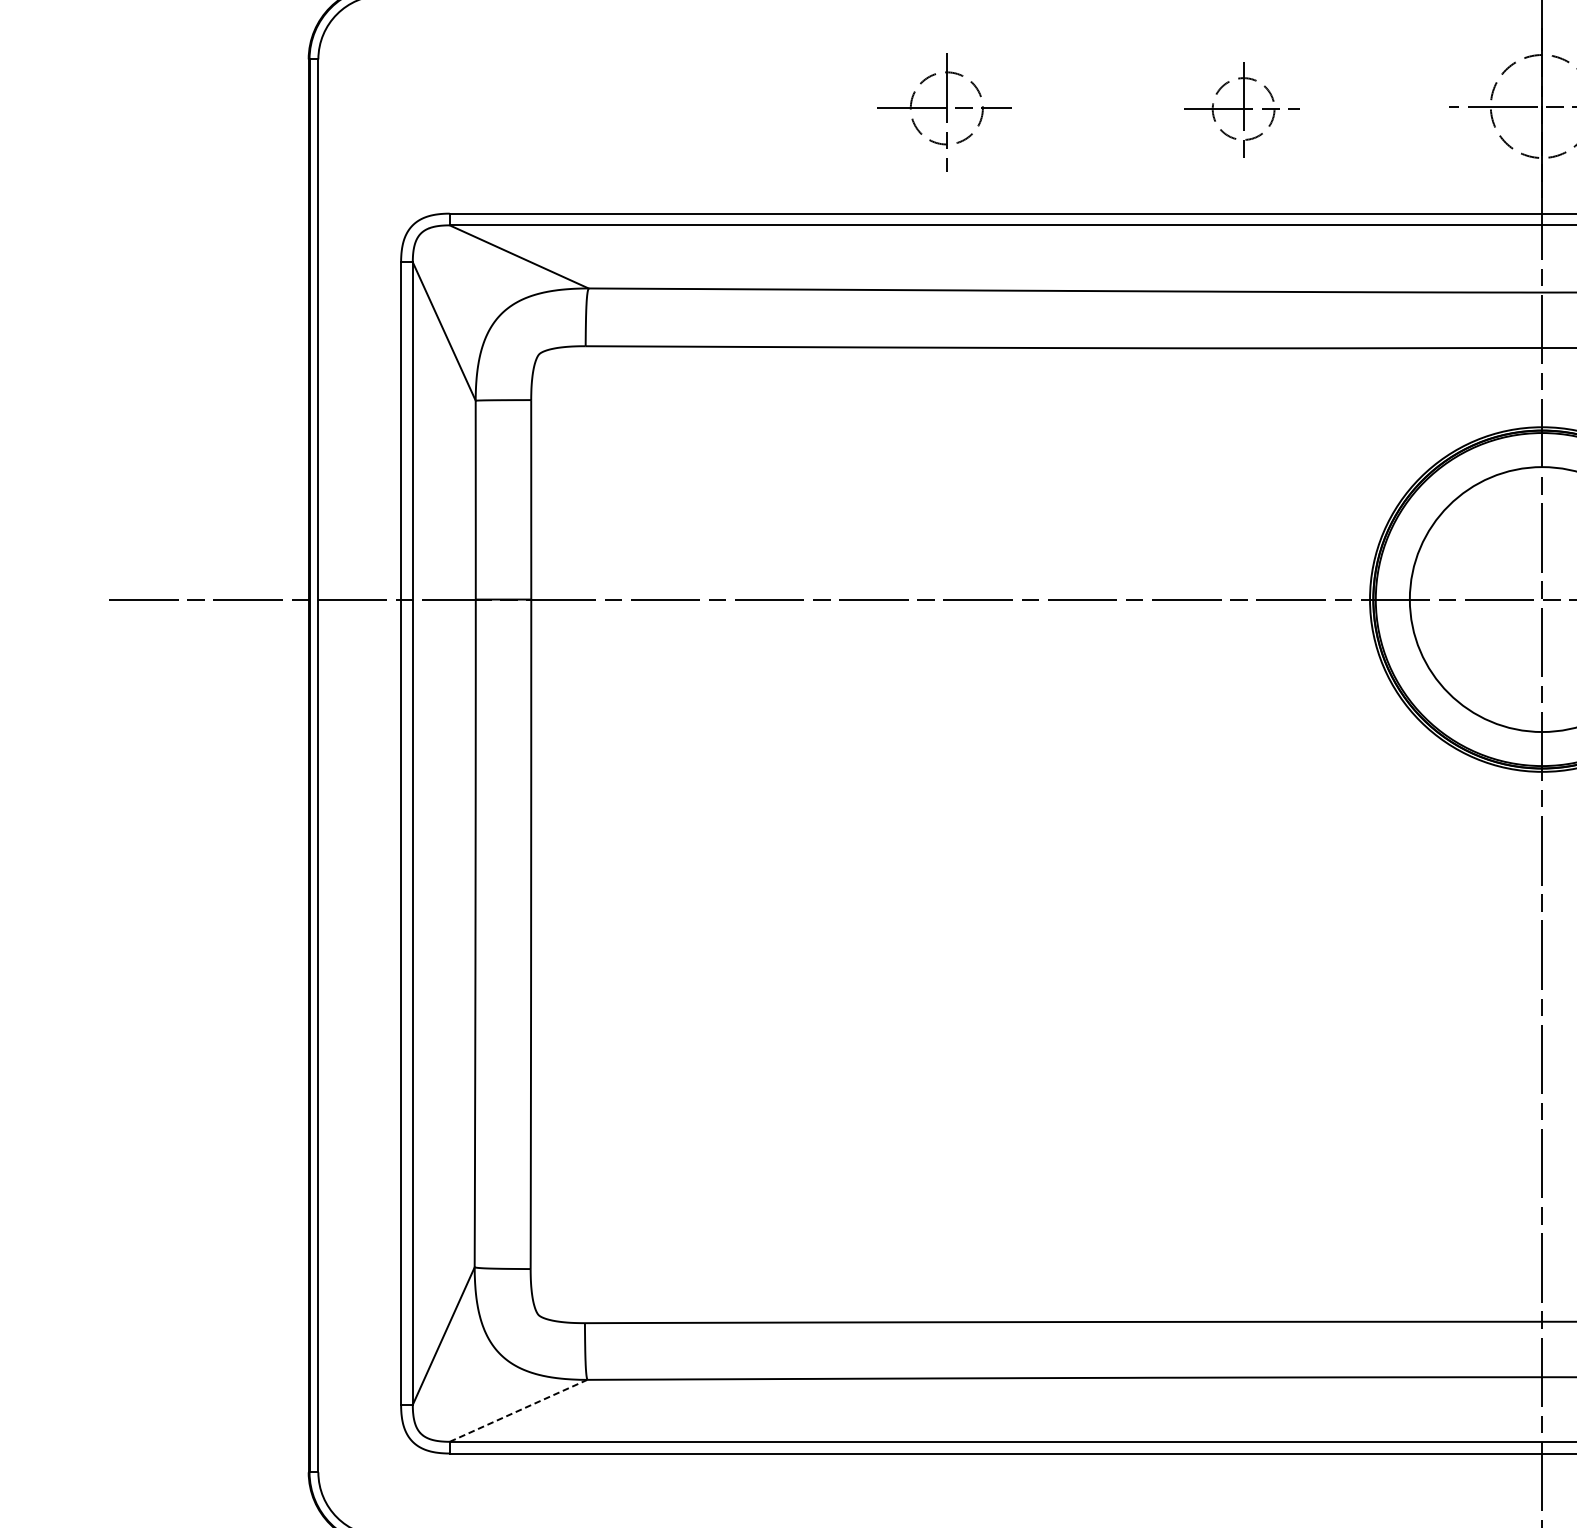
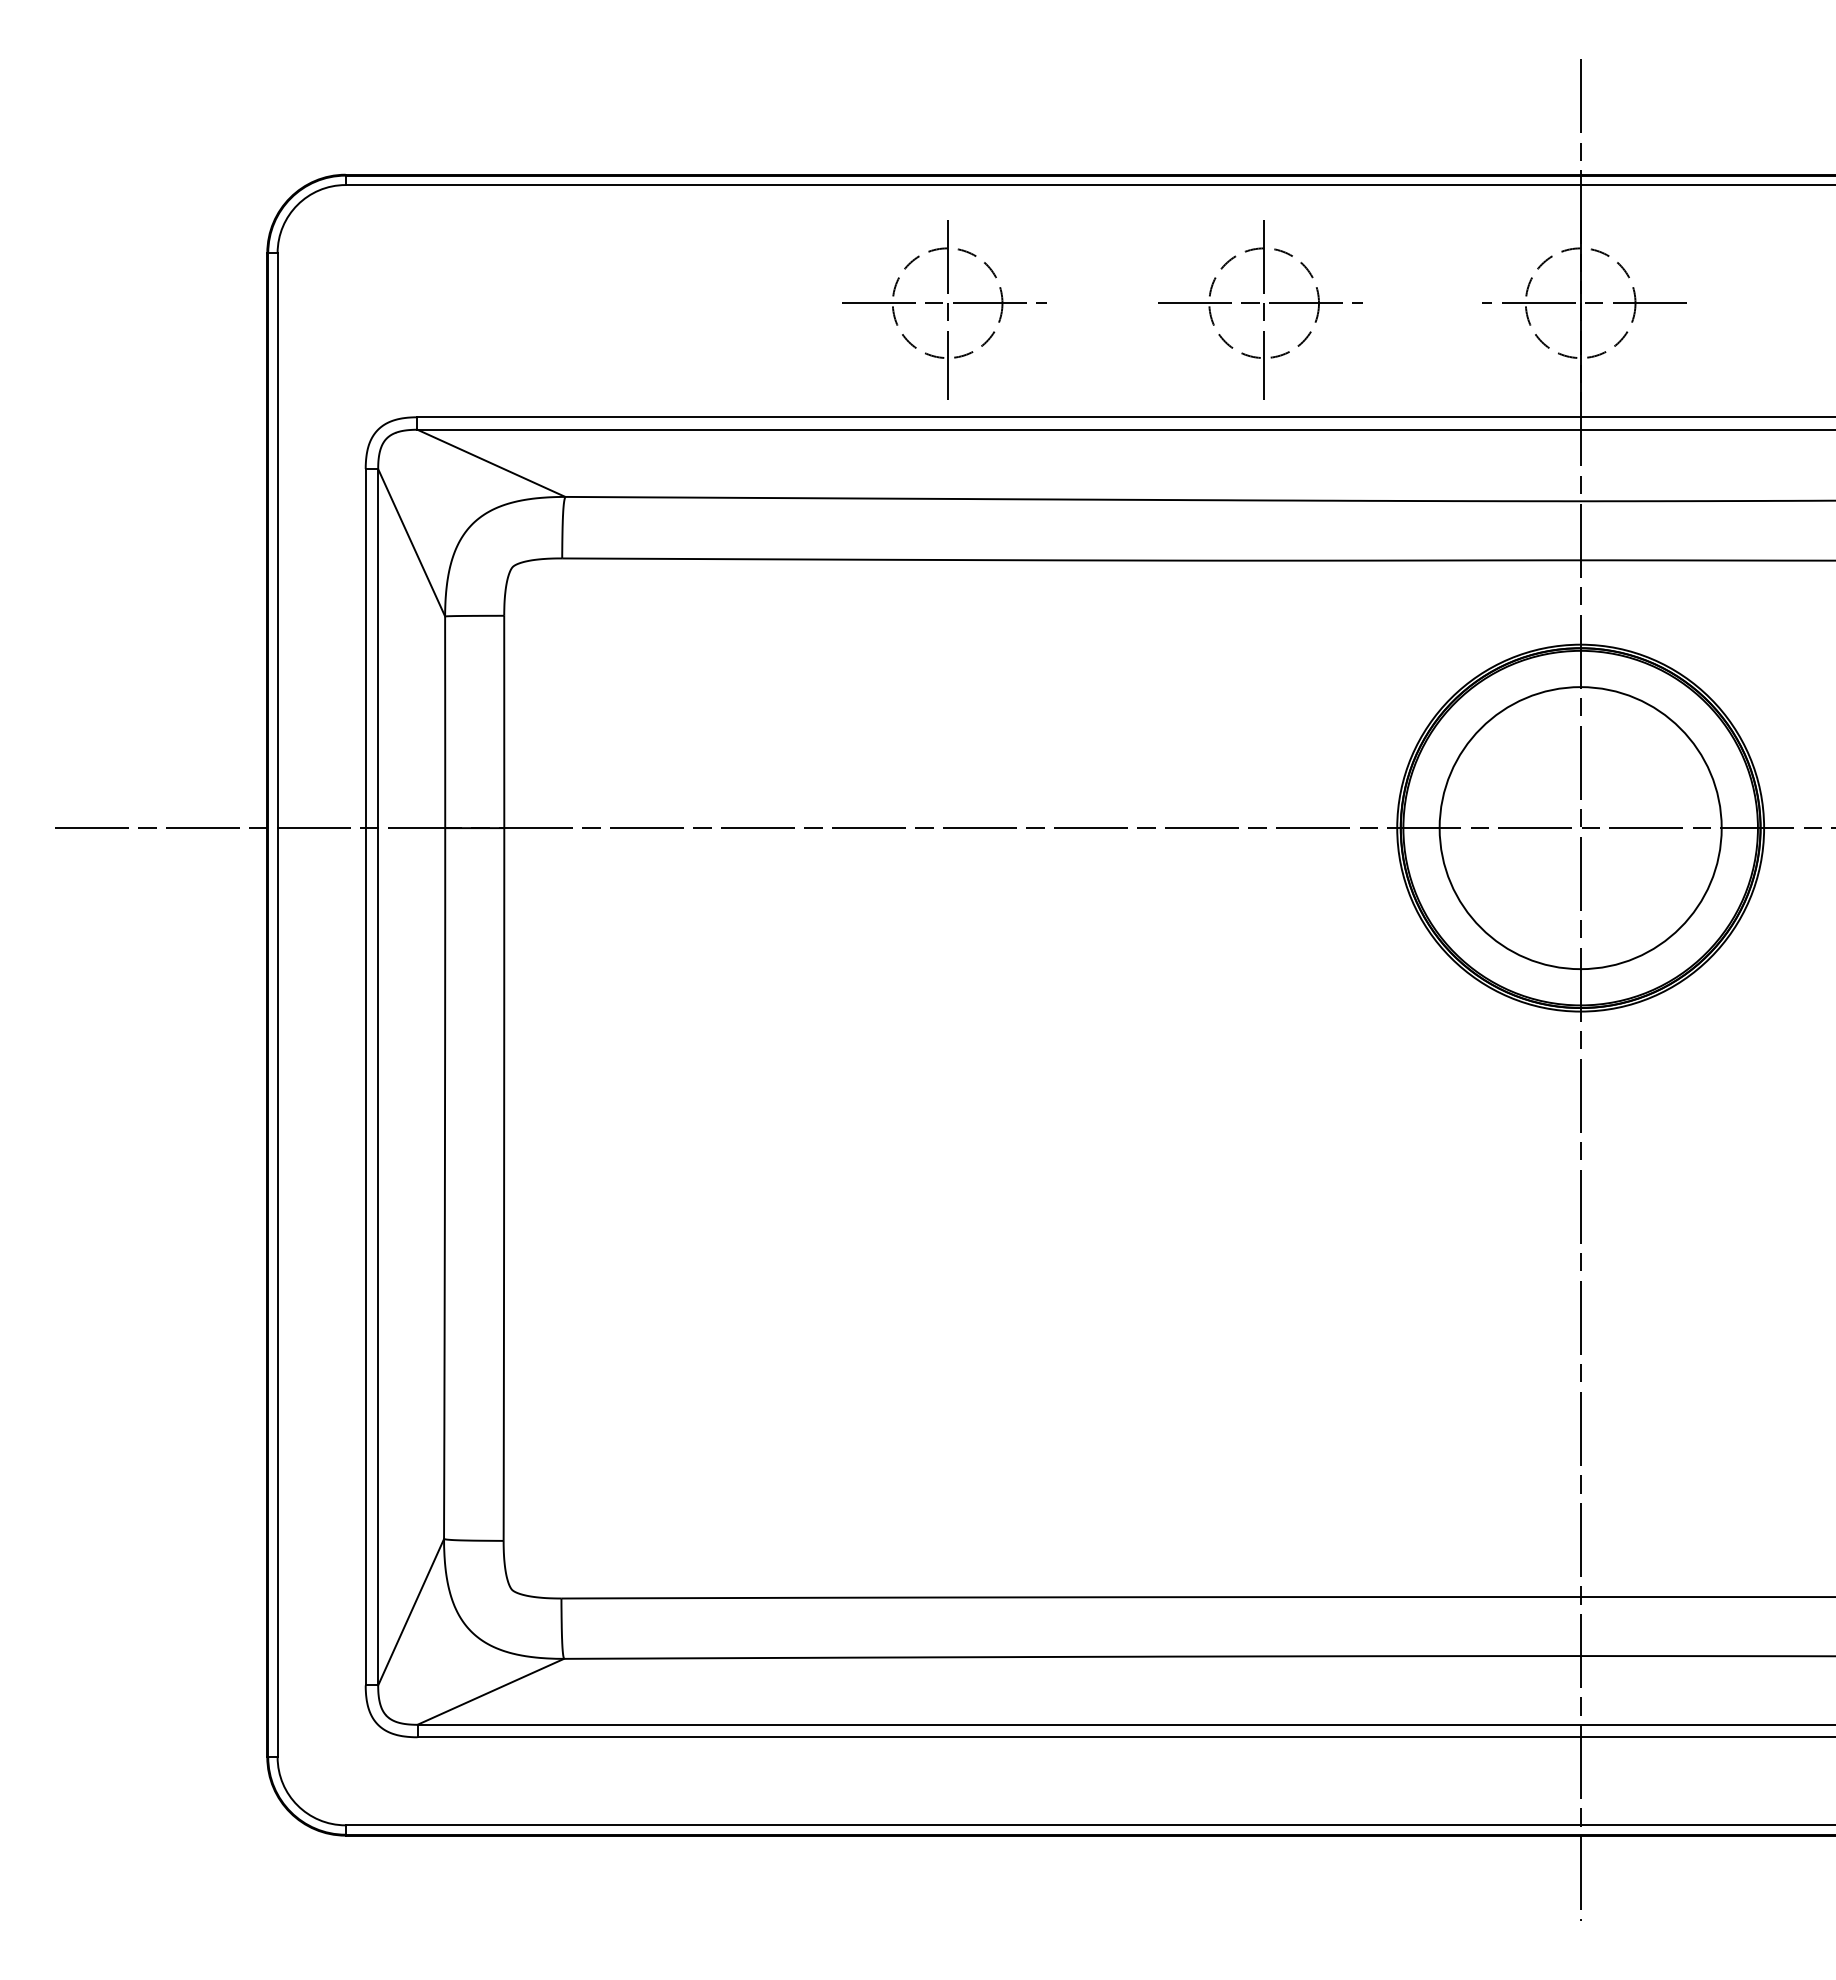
part: (944, 112) -> (944, 309), size x1.43
part: (1241, 112) -> (1260, 309), size x1.67
line: (519, 1410) -> (491, 1691), dashed -> solid

